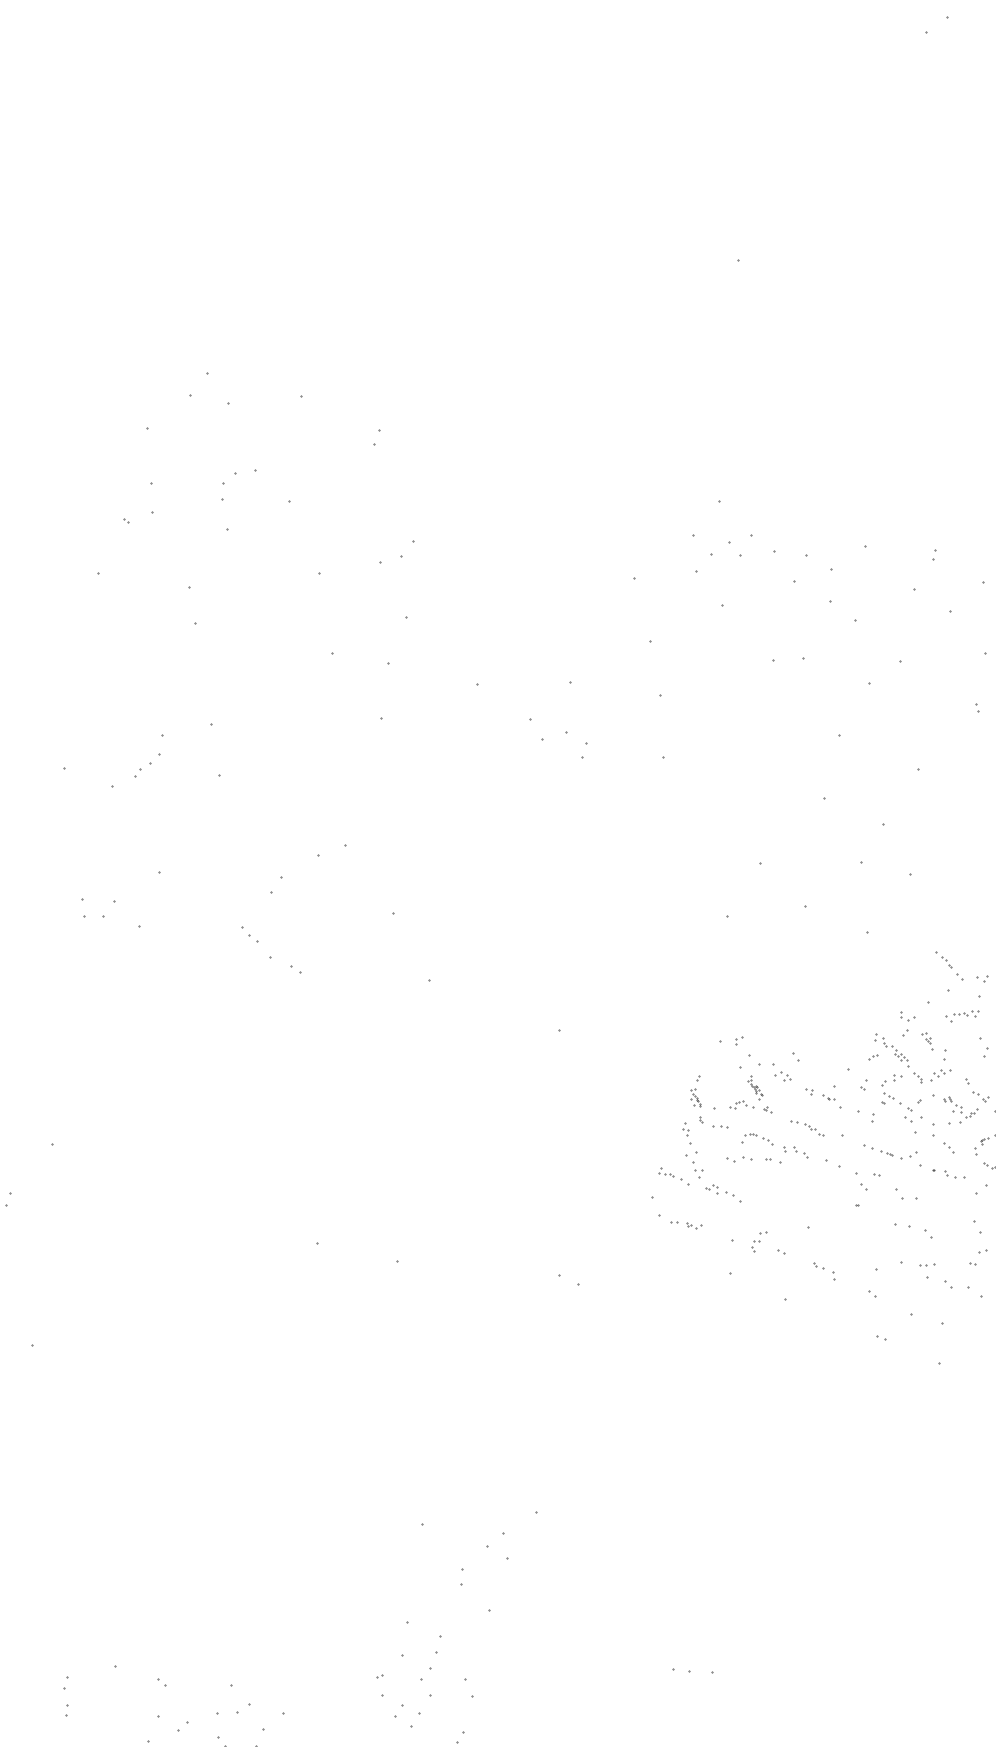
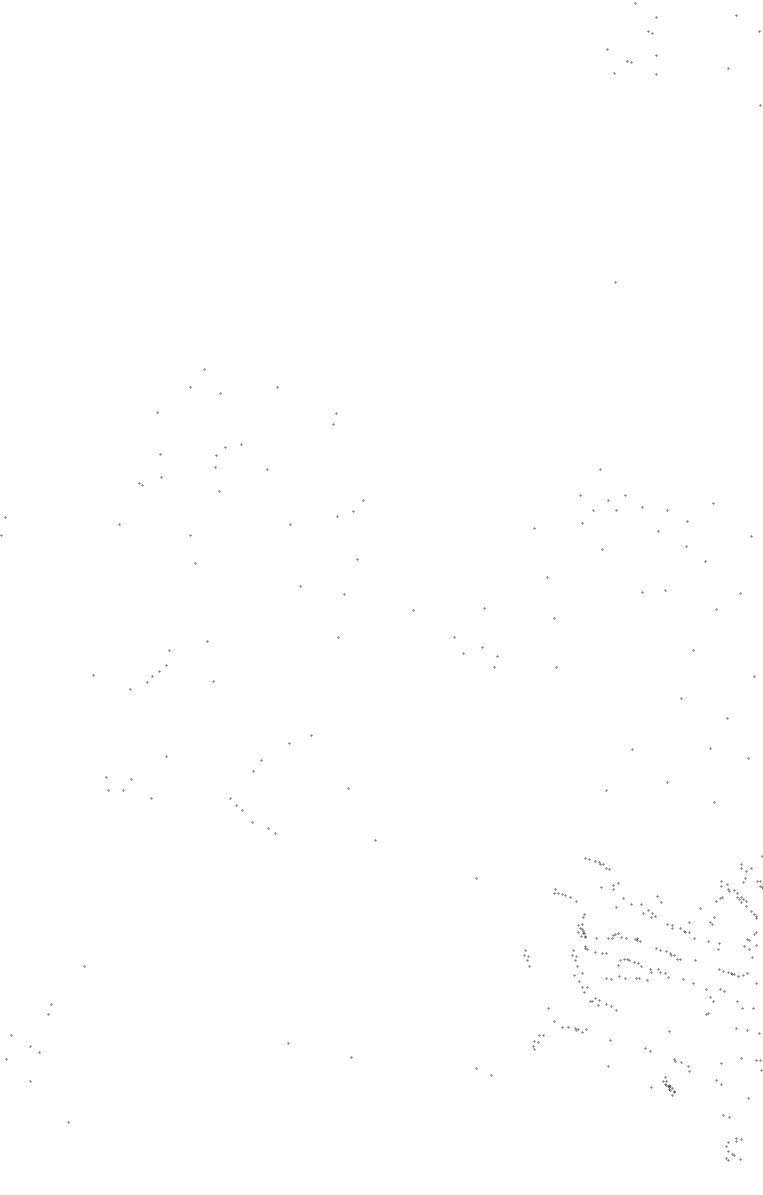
part: (715, 1011) -> (597, 863), added
part: (755, 1087) -> (669, 1086), moved
part: (889, 1095) -> (731, 1153), moved
part: (624, 1133) -> (526, 958), added
part: (890, 1151) -> (732, 972), size x0.7
part: (673, 1176) -> (564, 895), moved
part: (759, 1241) -> (538, 1041), moved

